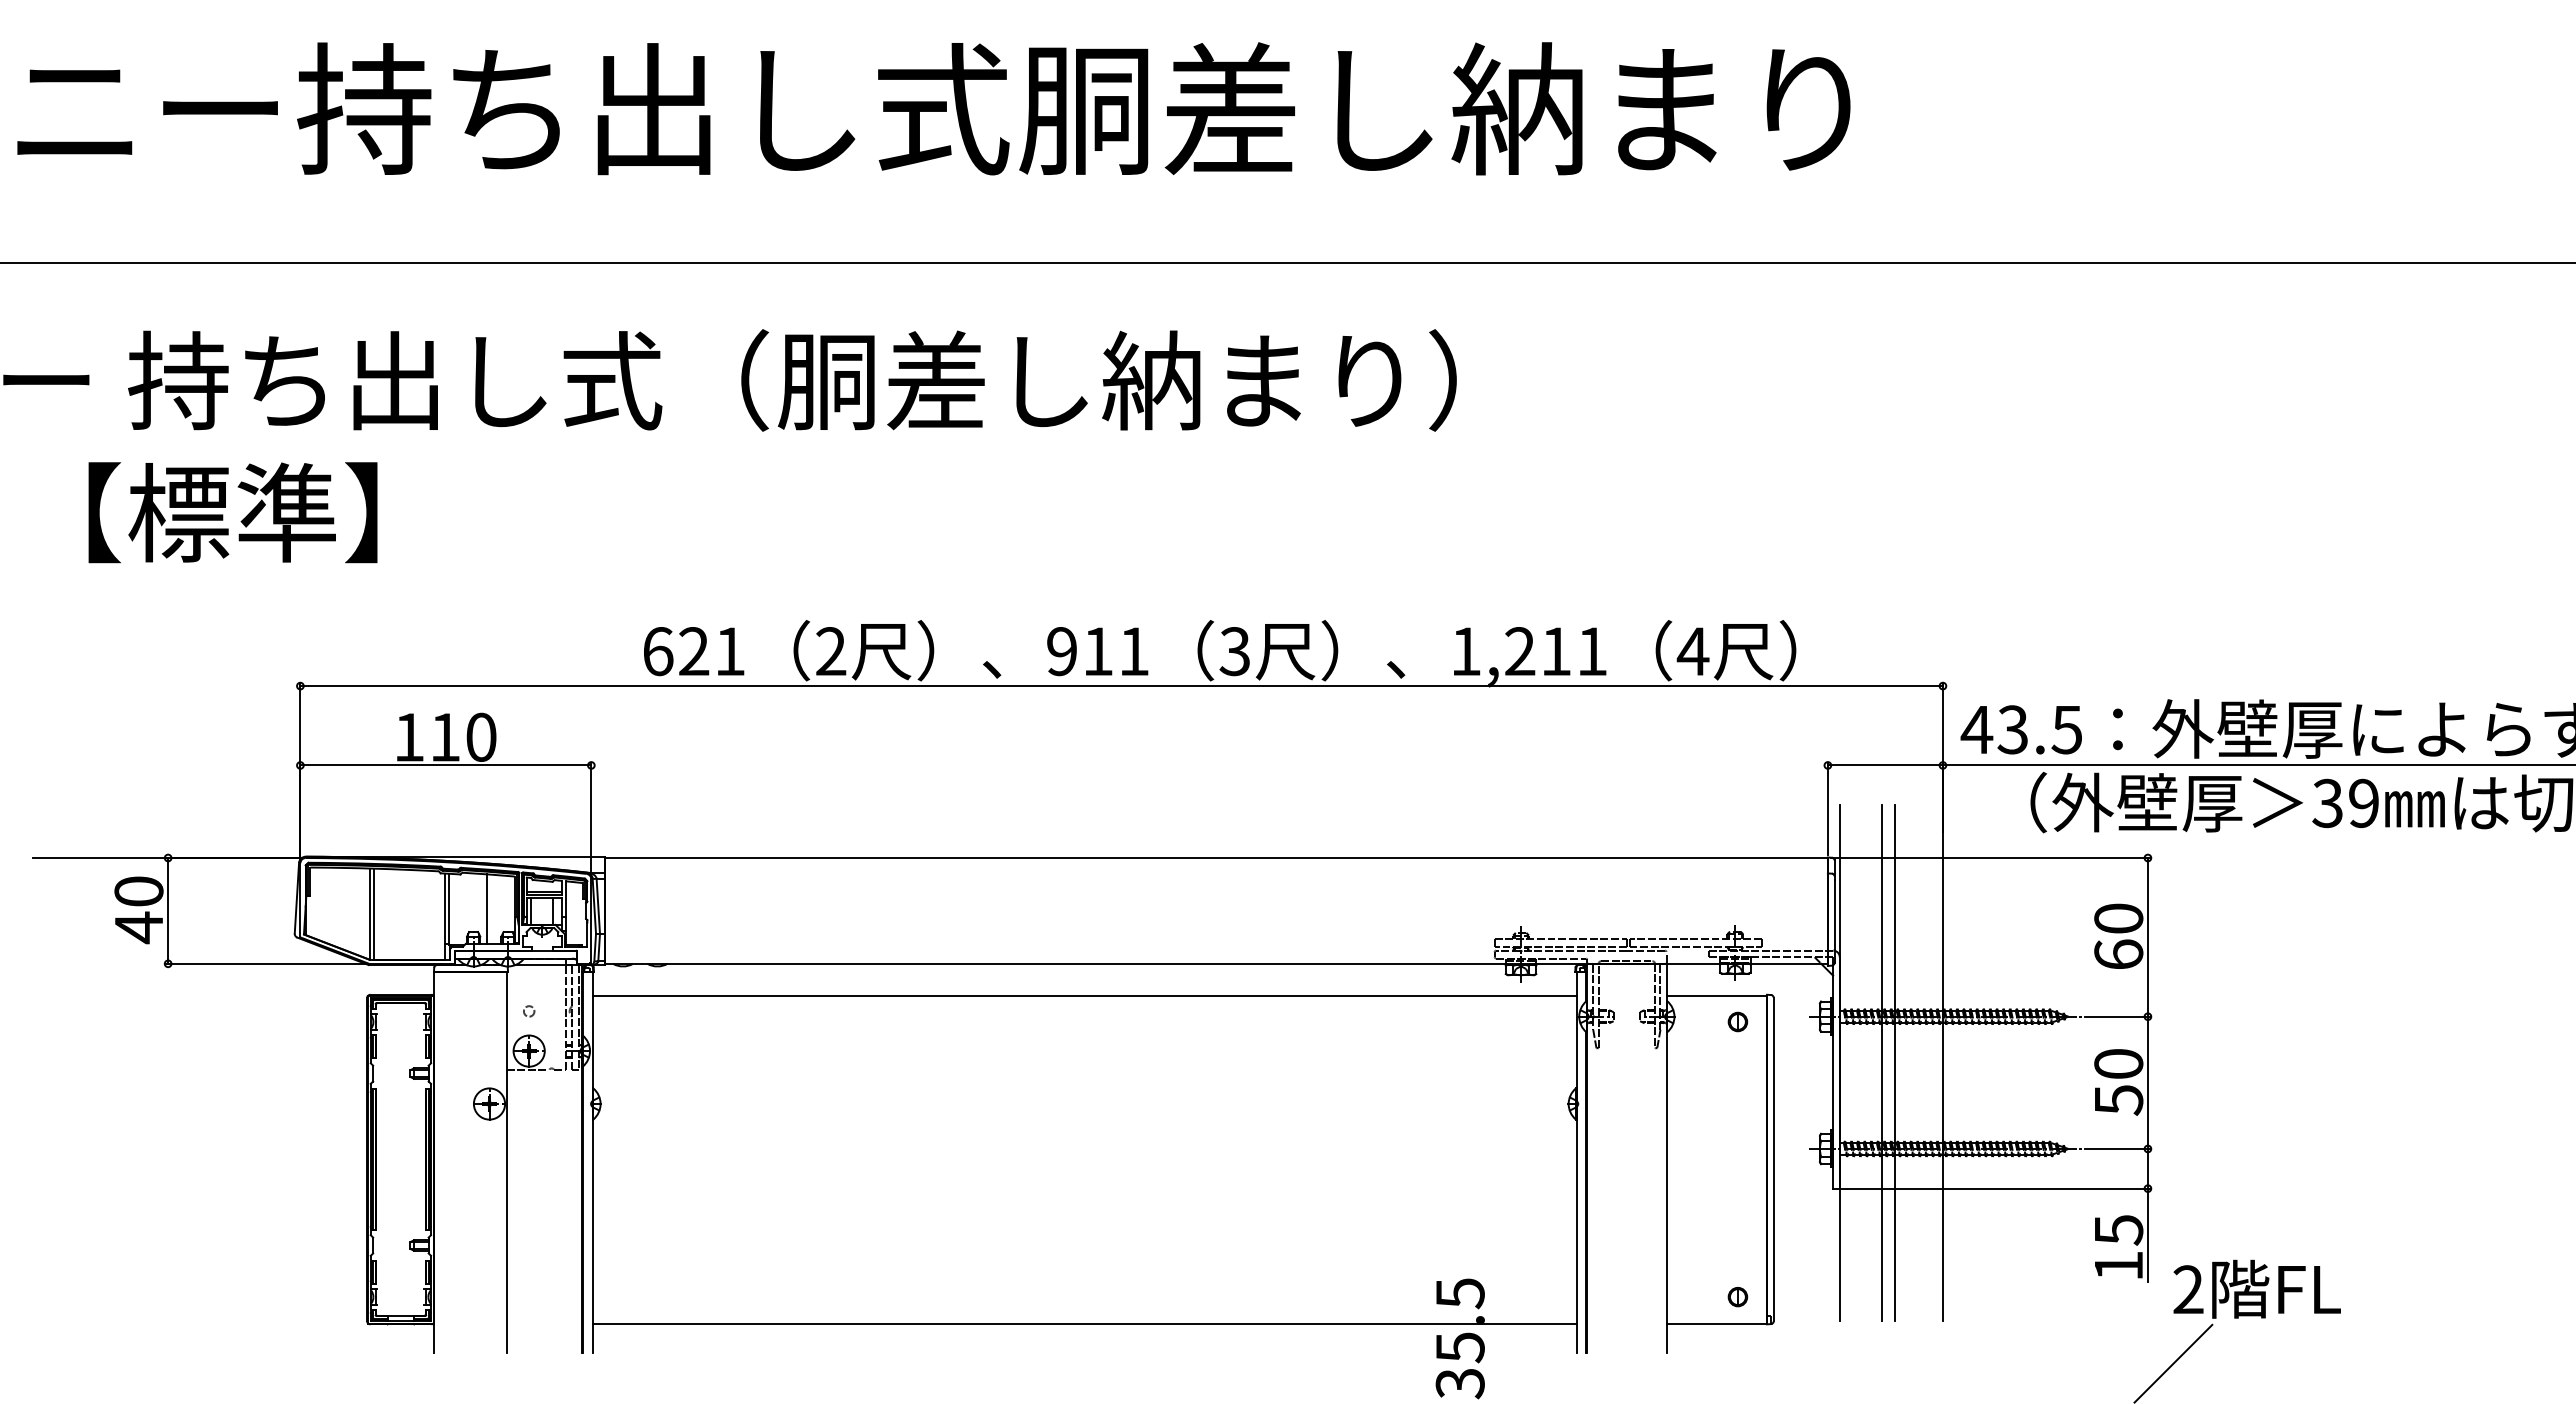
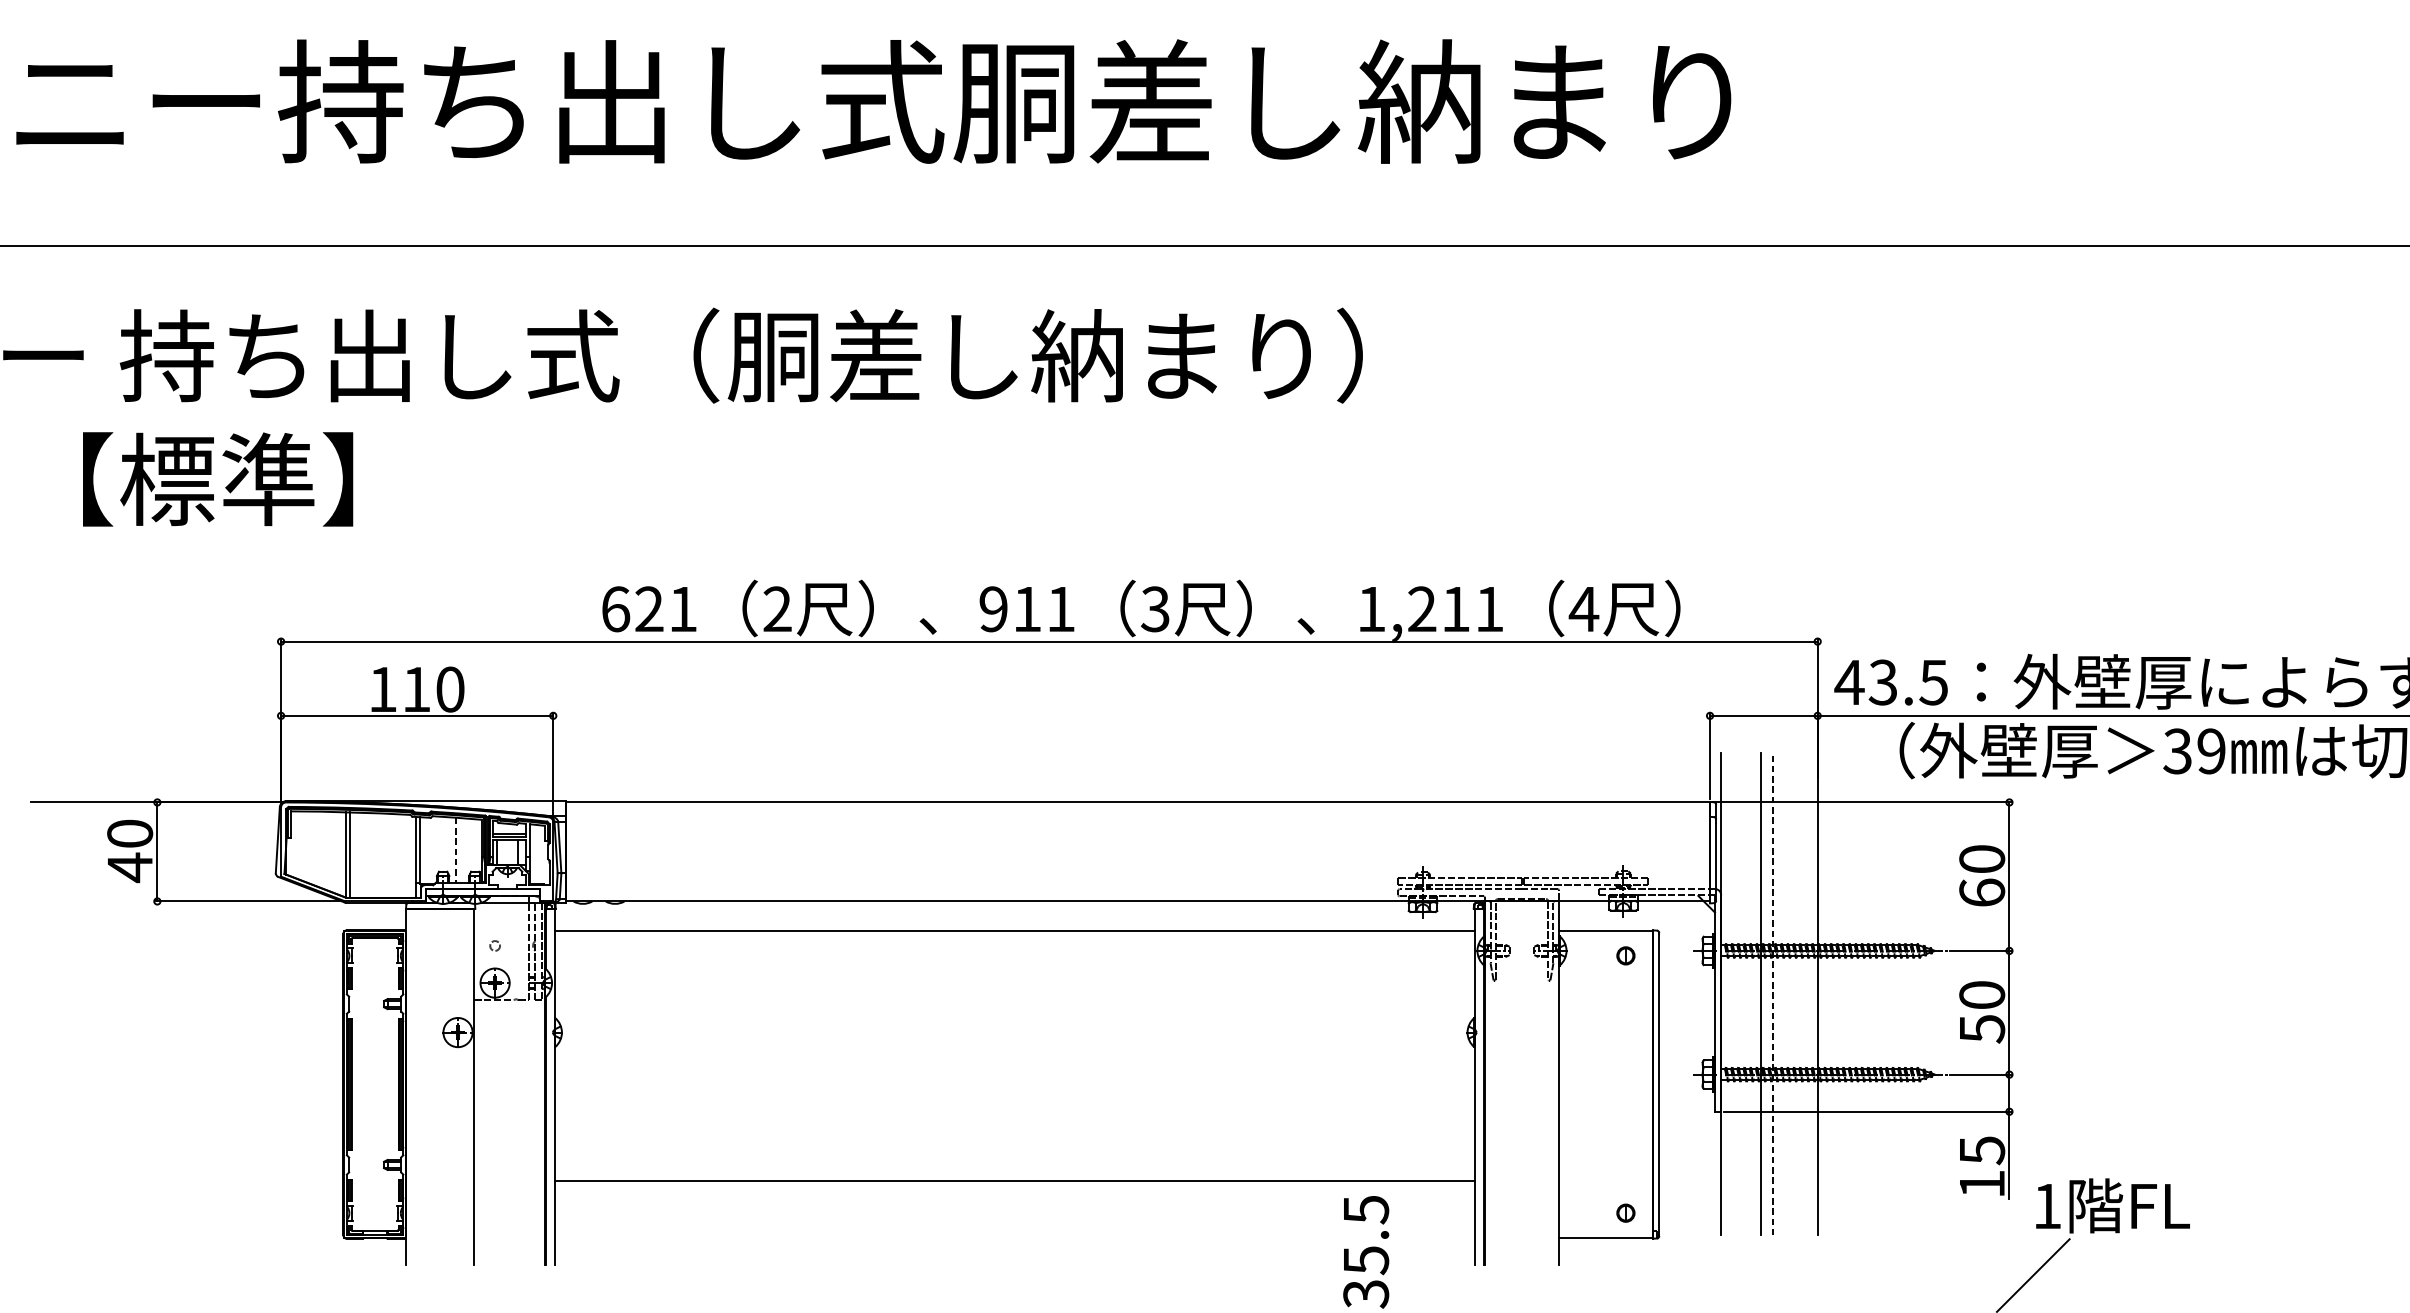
line: (486, 909) -> (455, 850), solid -> dashed
line: (1895, 1063) -> (1773, 994), solid -> dashed
text: (2188, 1289) -> (2047, 1206), 2 -> 1
line: (1084, 1323) -> (1014, 1180), moved

